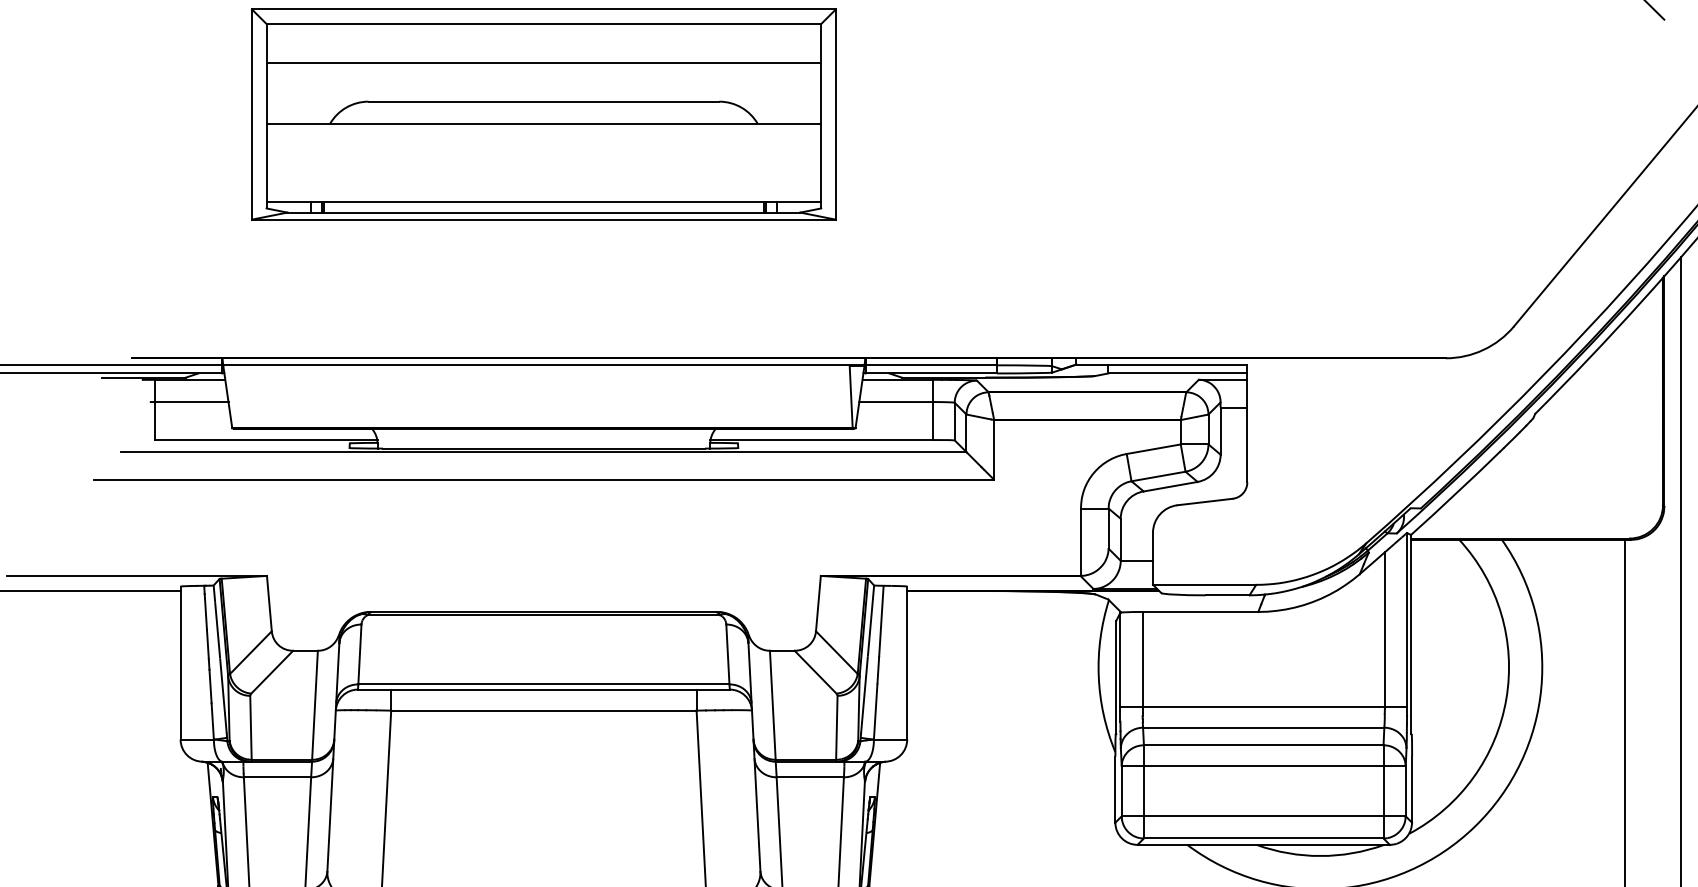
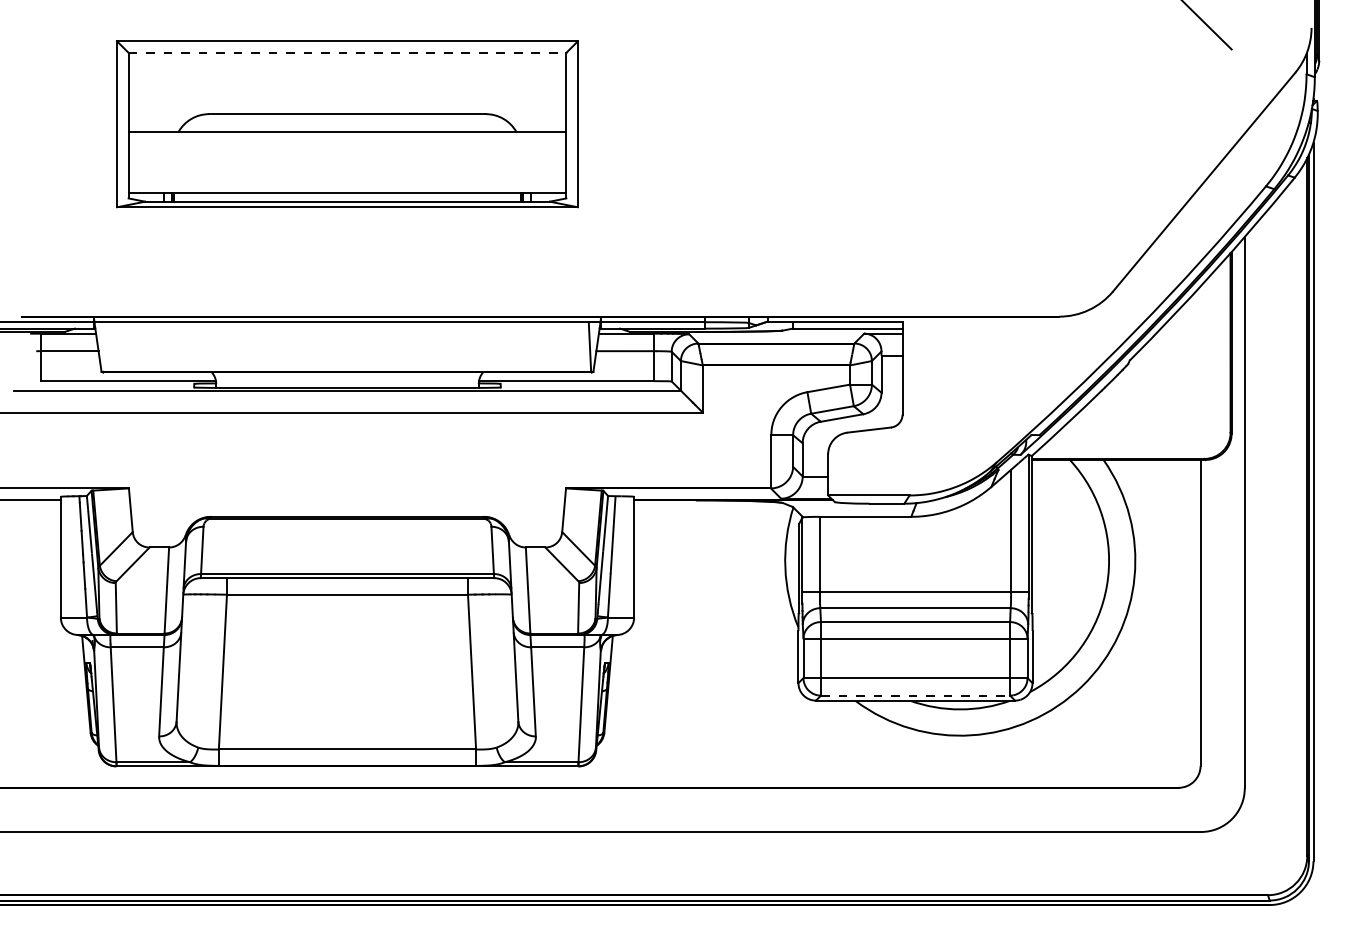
line: (543, 23) -> (347, 52), solid -> dashed
line: (543, 62) -> (347, 83), removed
line: (1263, 838) -> (915, 695), solid -> dashed

